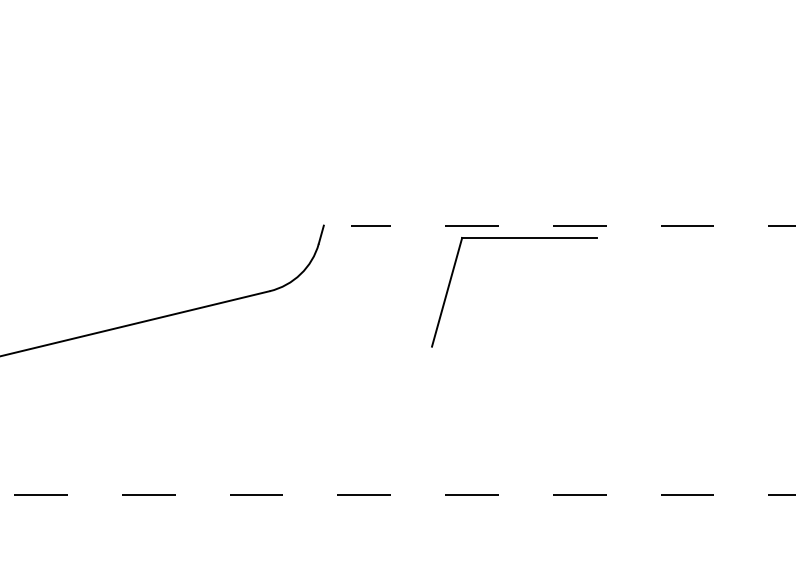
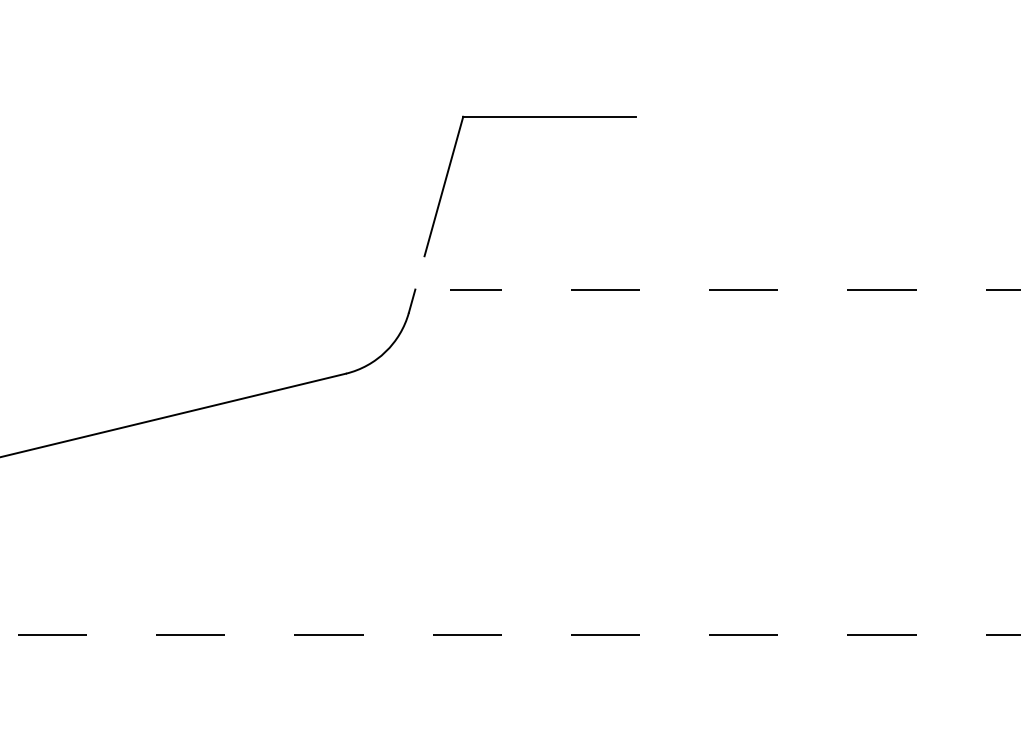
part: (514, 238) -> (530, 117), moved

